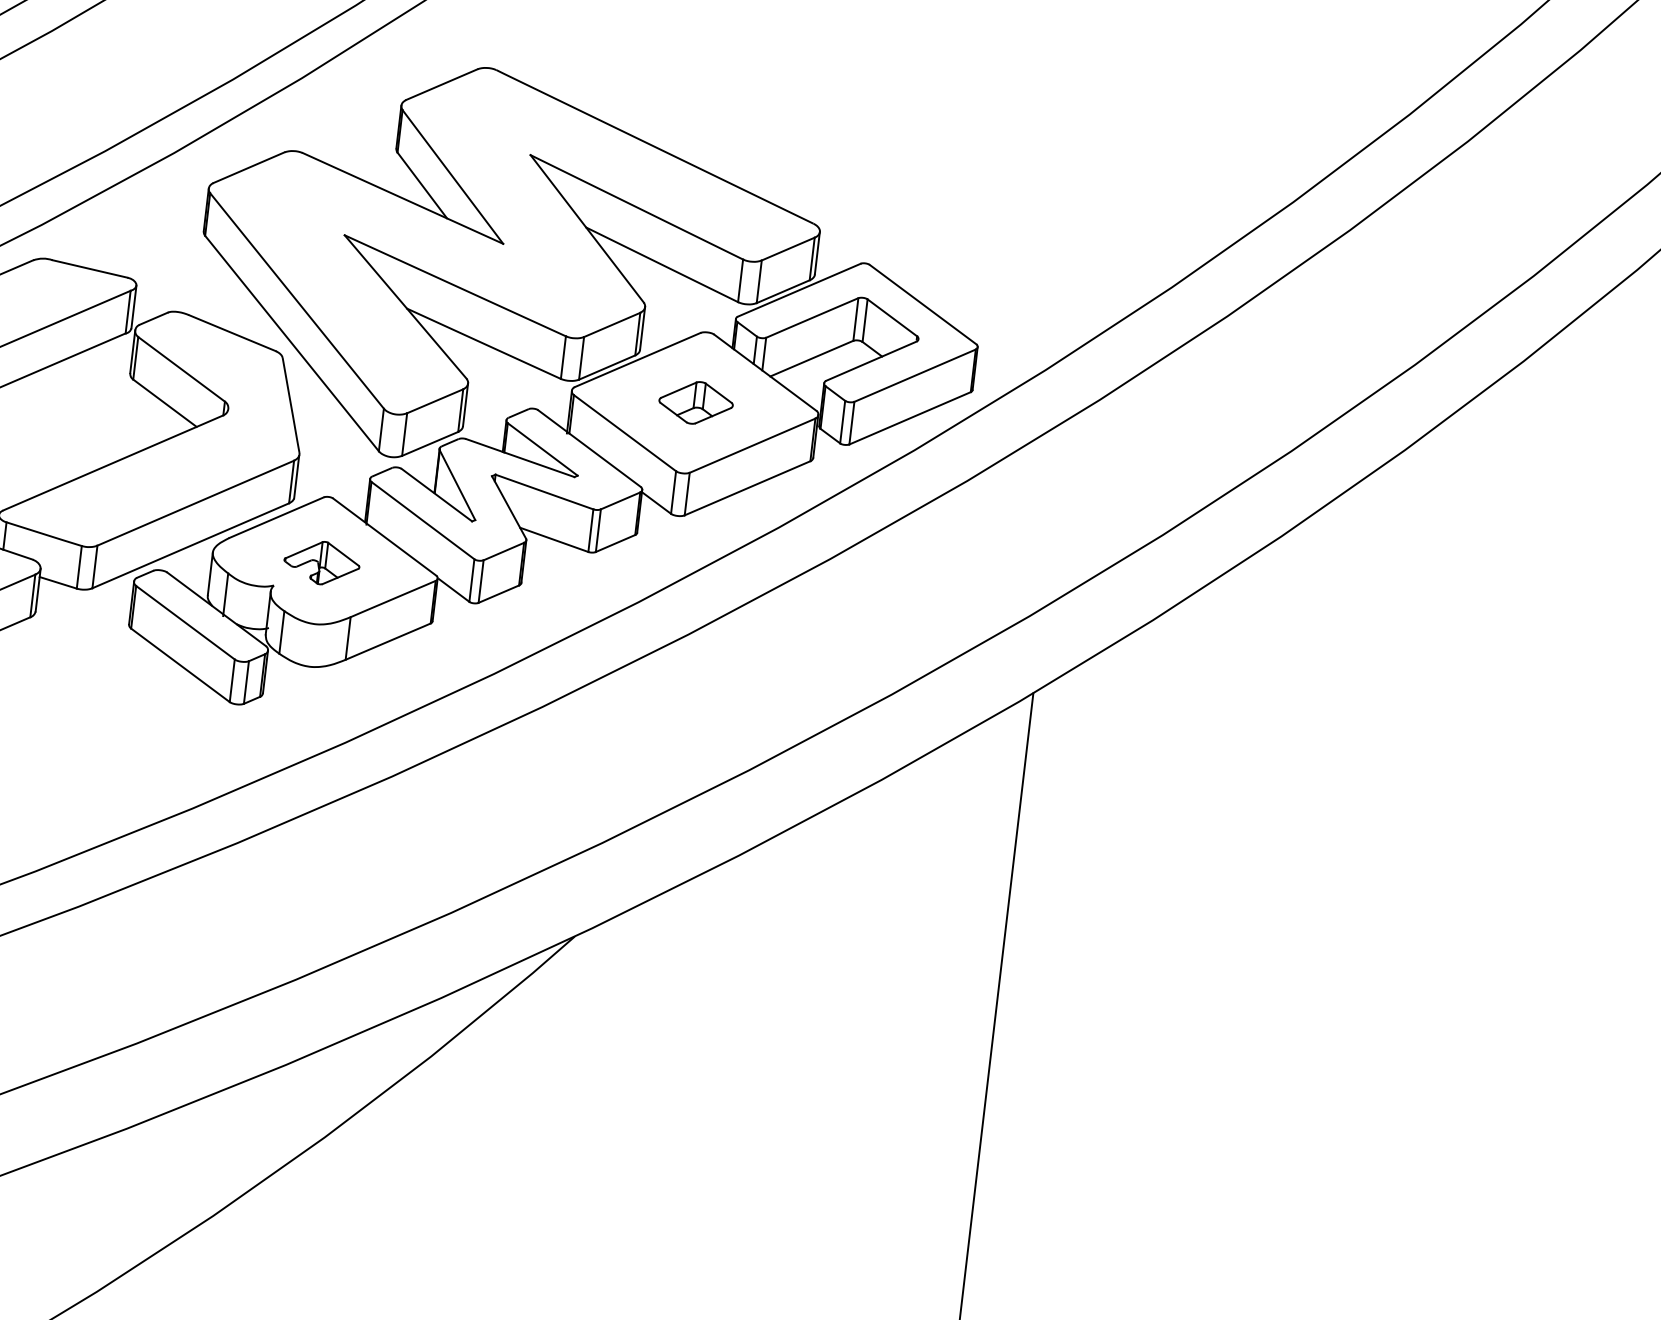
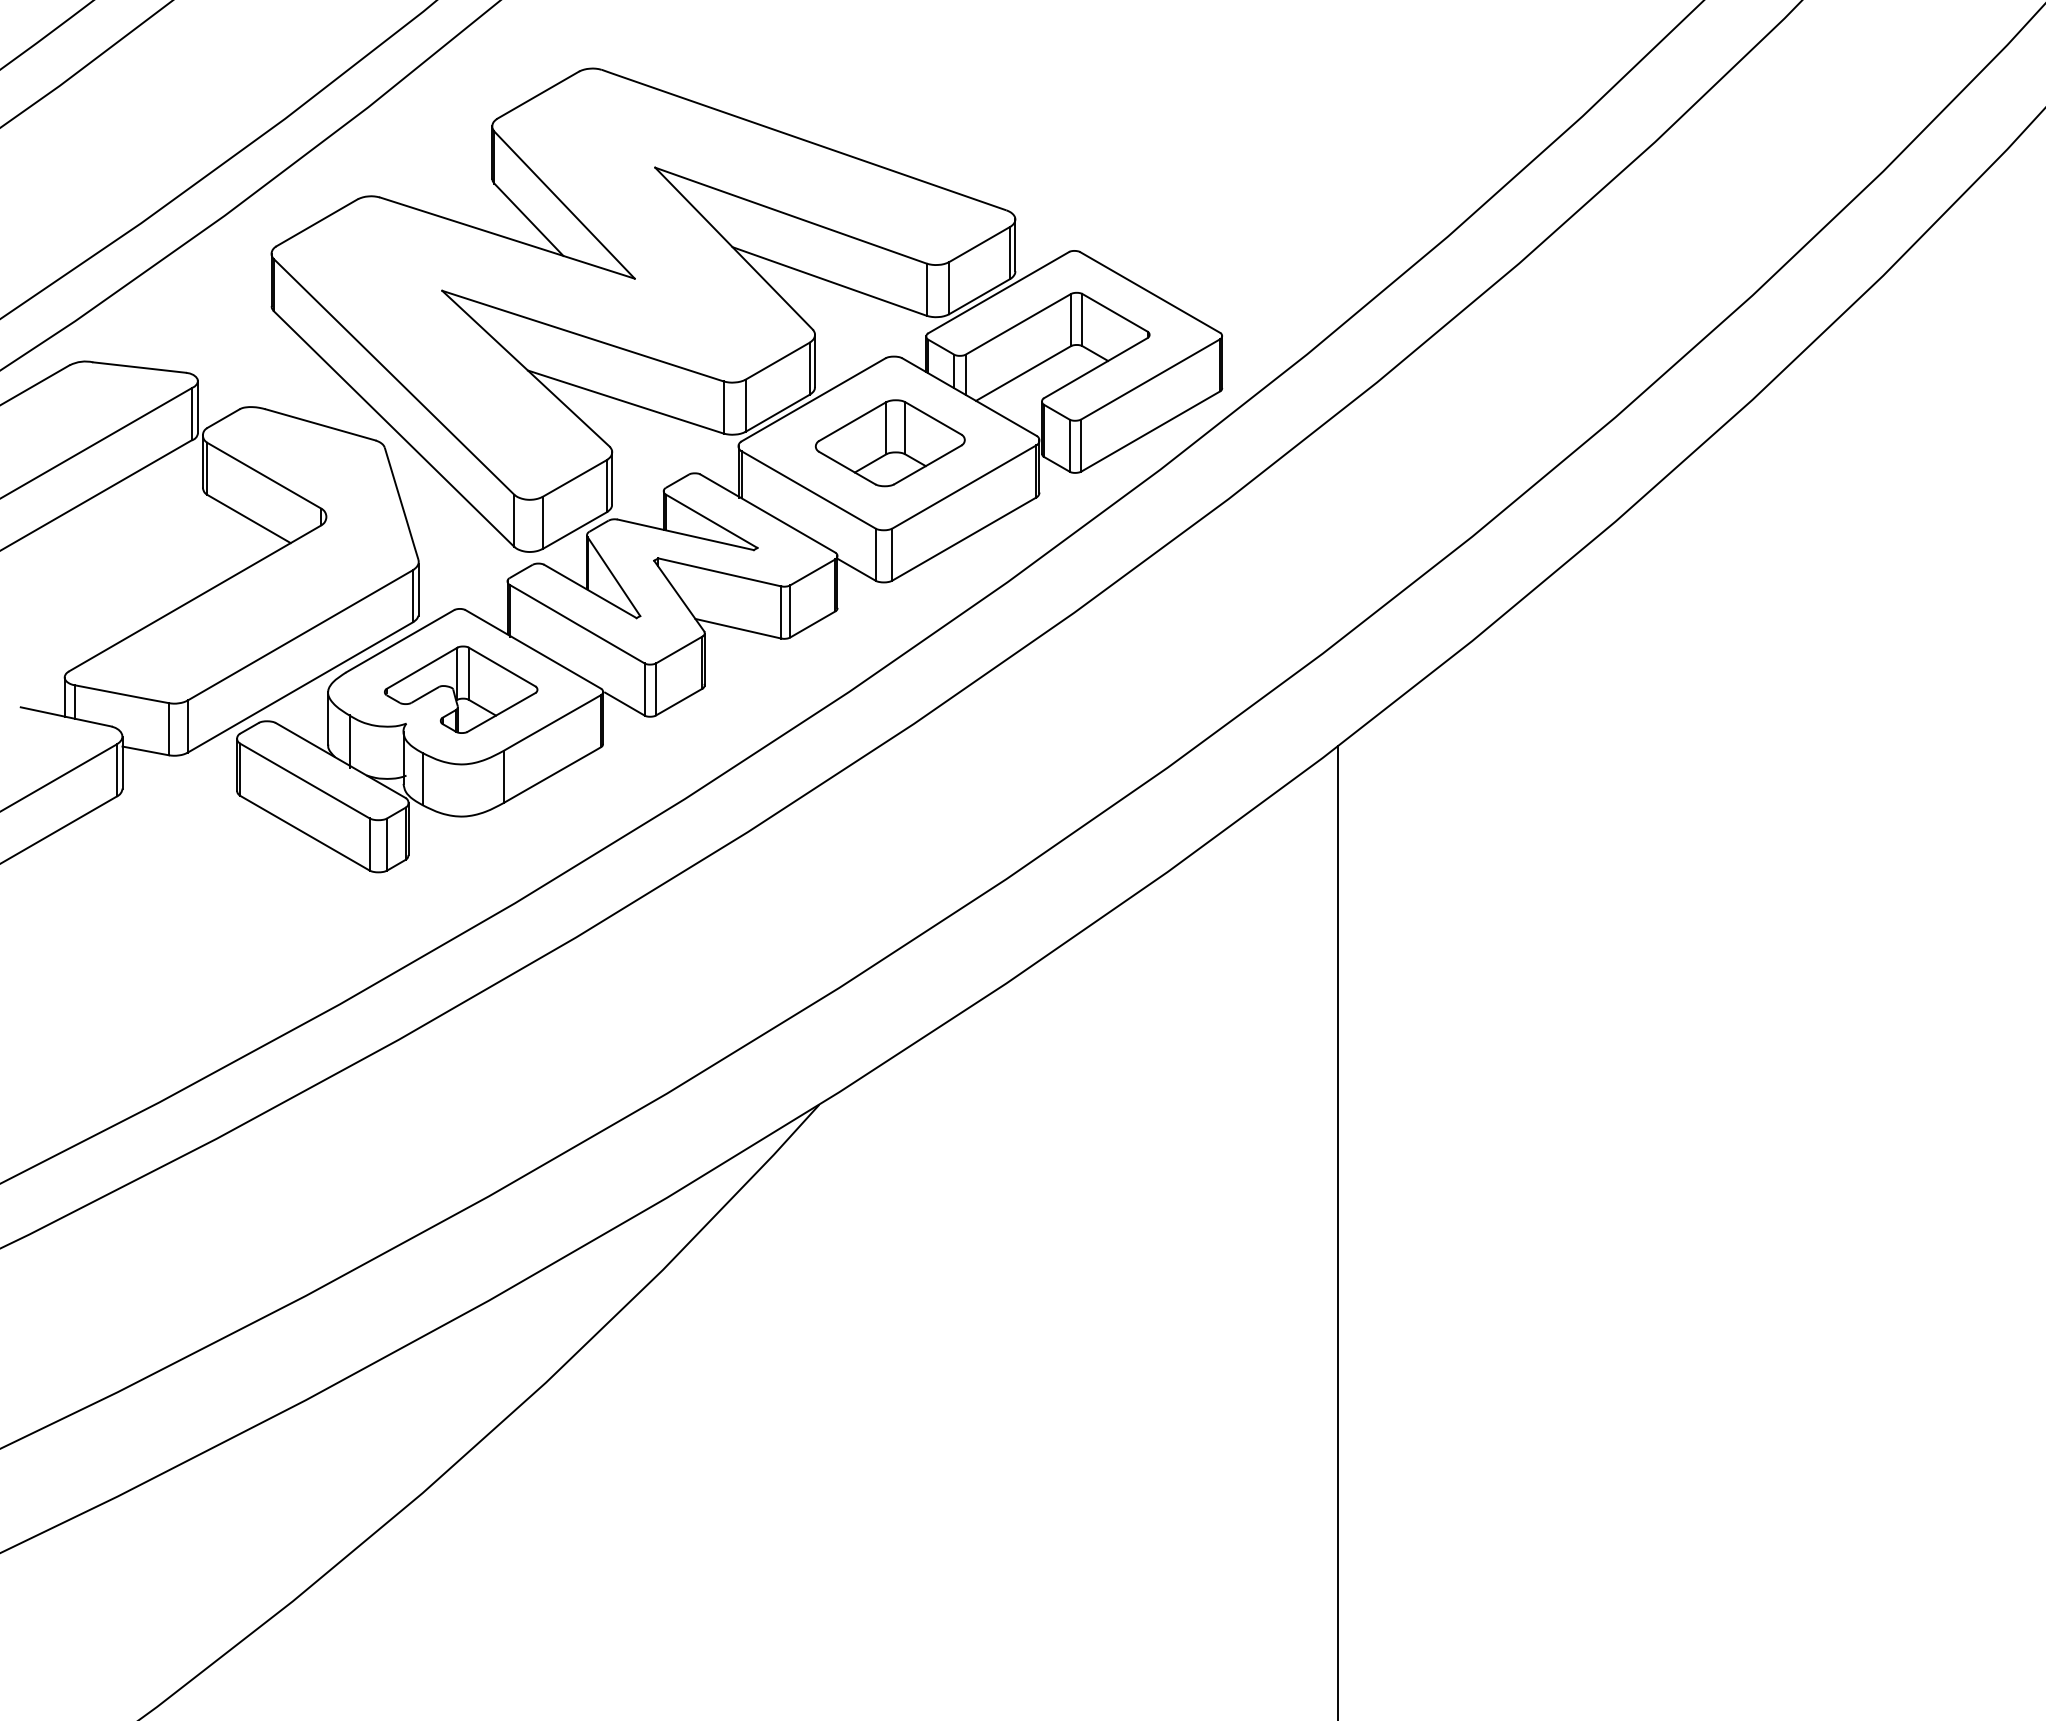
part: (695, 402) -> (889, 443), size x1.67
part: (322, 562) -> (461, 689), size x1.67

